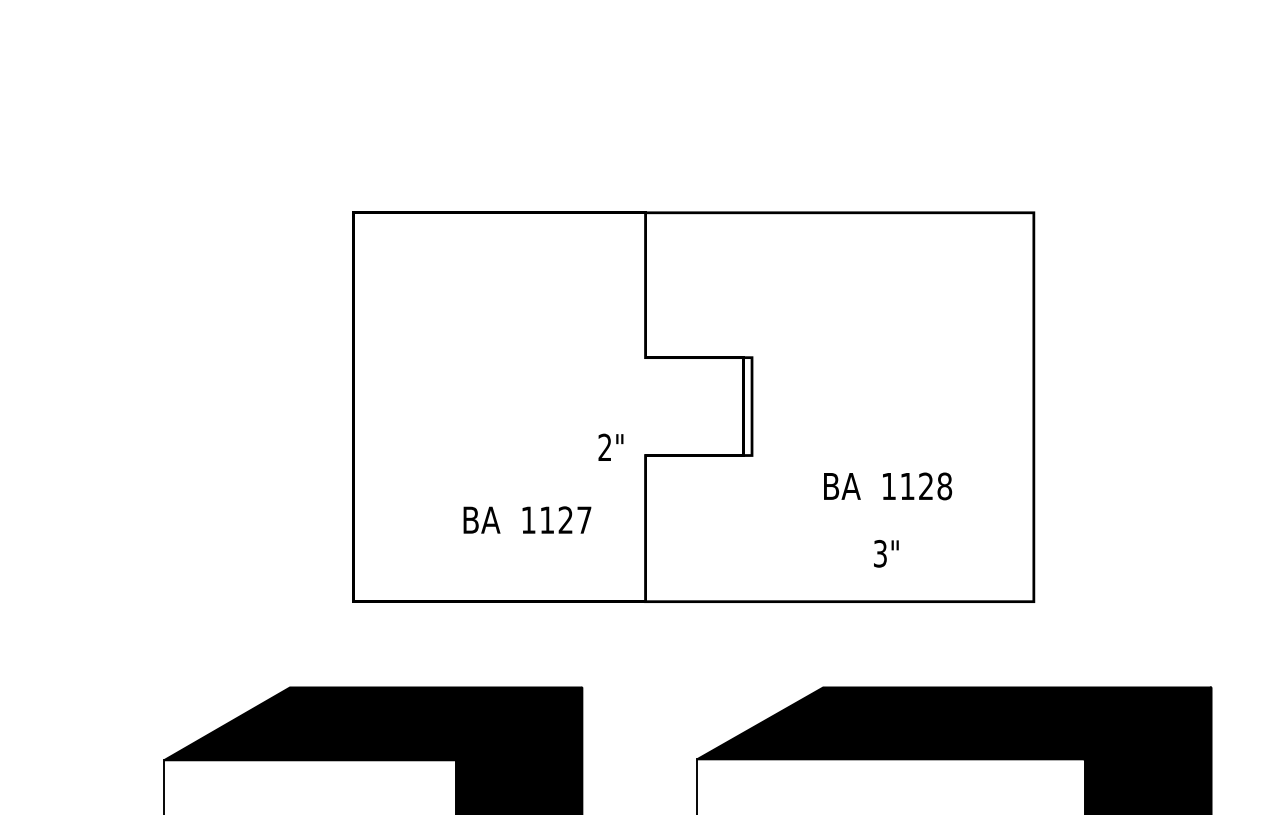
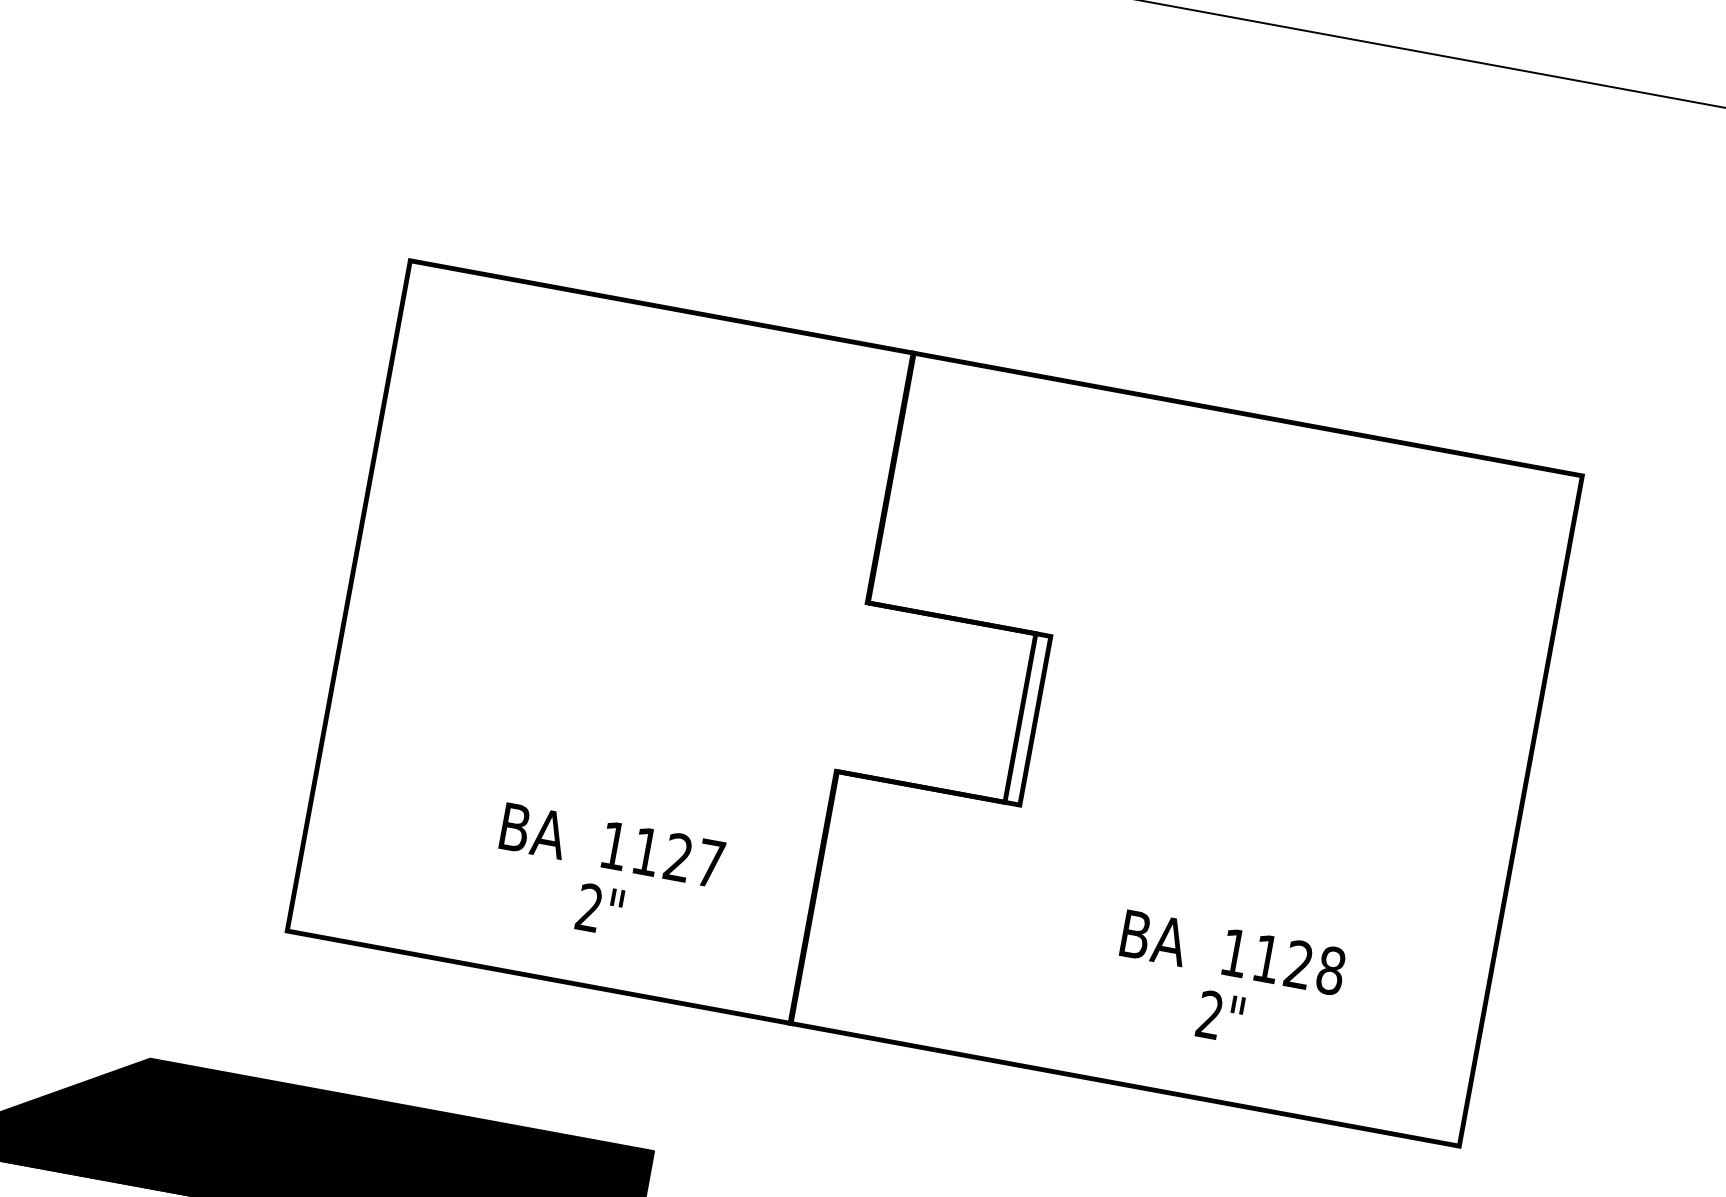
text: (610, 446) -> (599, 907), moved
text: (888, 486) -> (1234, 953), moved
text: (879, 553) -> (1208, 1014), 3" -> 2"

